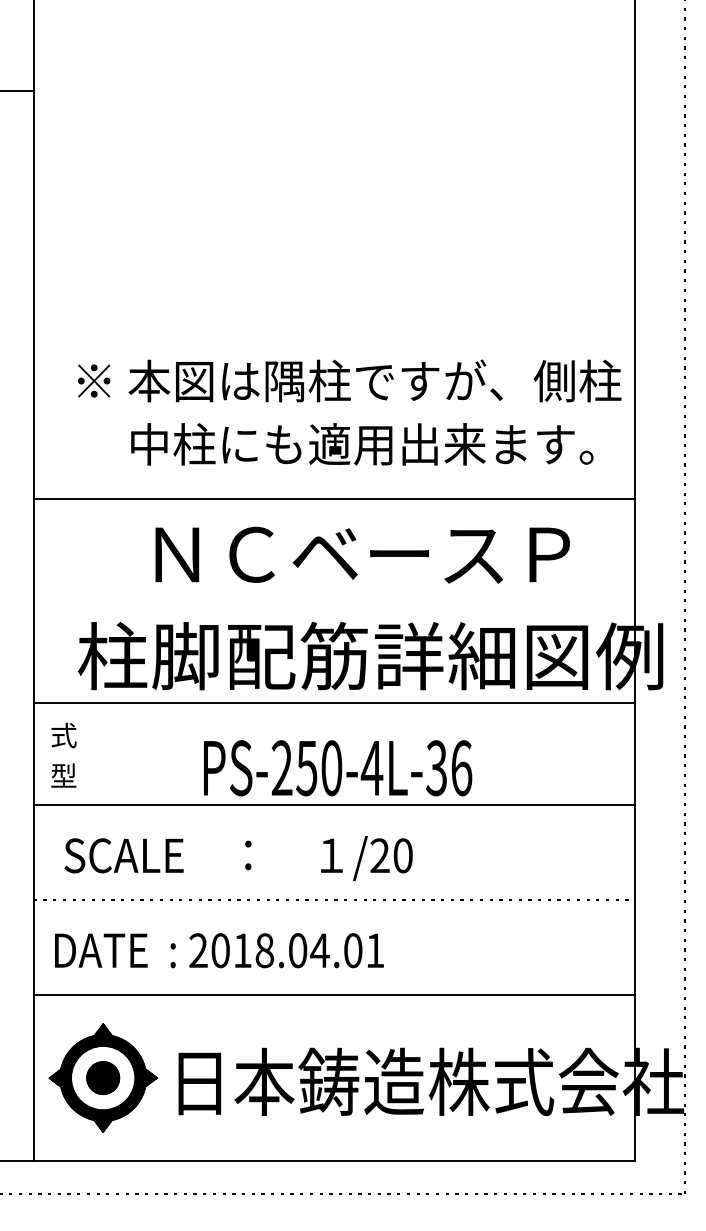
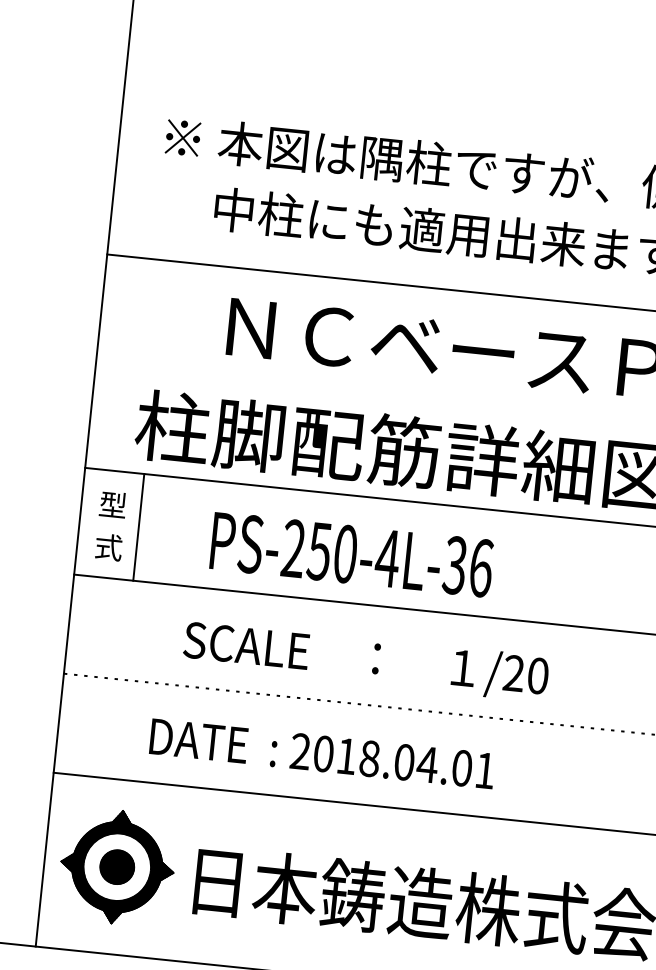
text: (63, 735) -> (112, 505), 式 -> 型
line: (90, 754) -> (138, 527), added
text: (338, 768) -> (352, 555), moved
text: (63, 775) -> (108, 546), 型 -> 式
text: (238, 858) -> (365, 661), moved
text: (219, 950) -> (322, 753), moved

